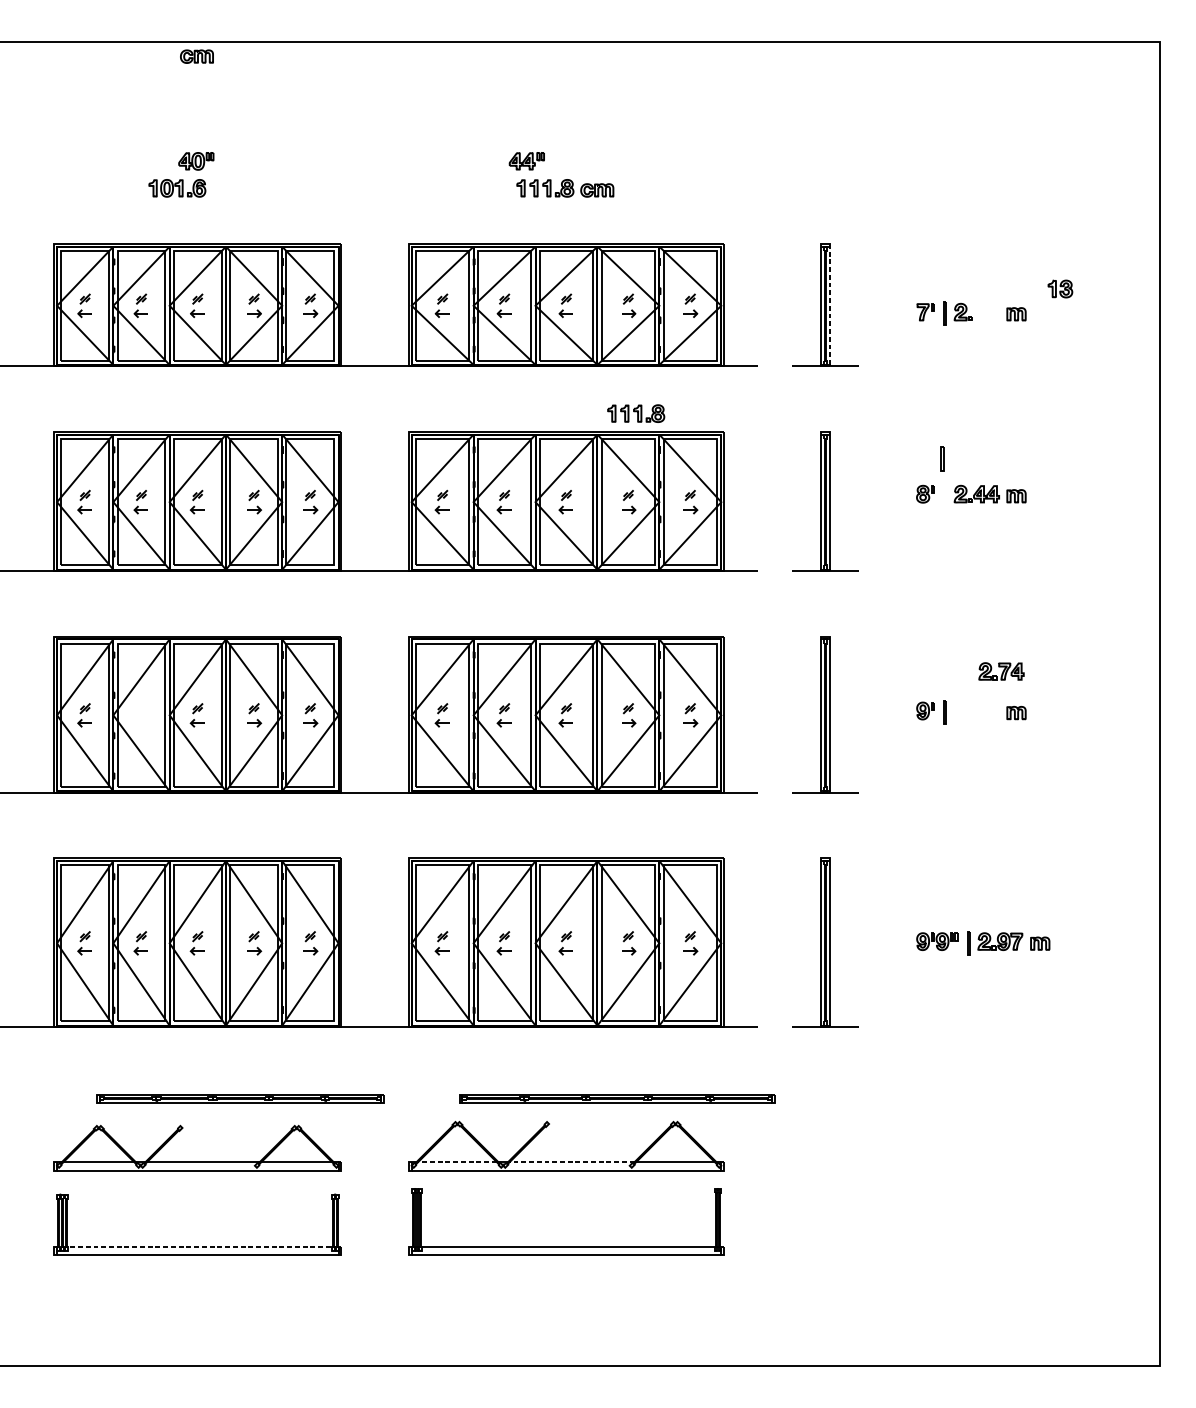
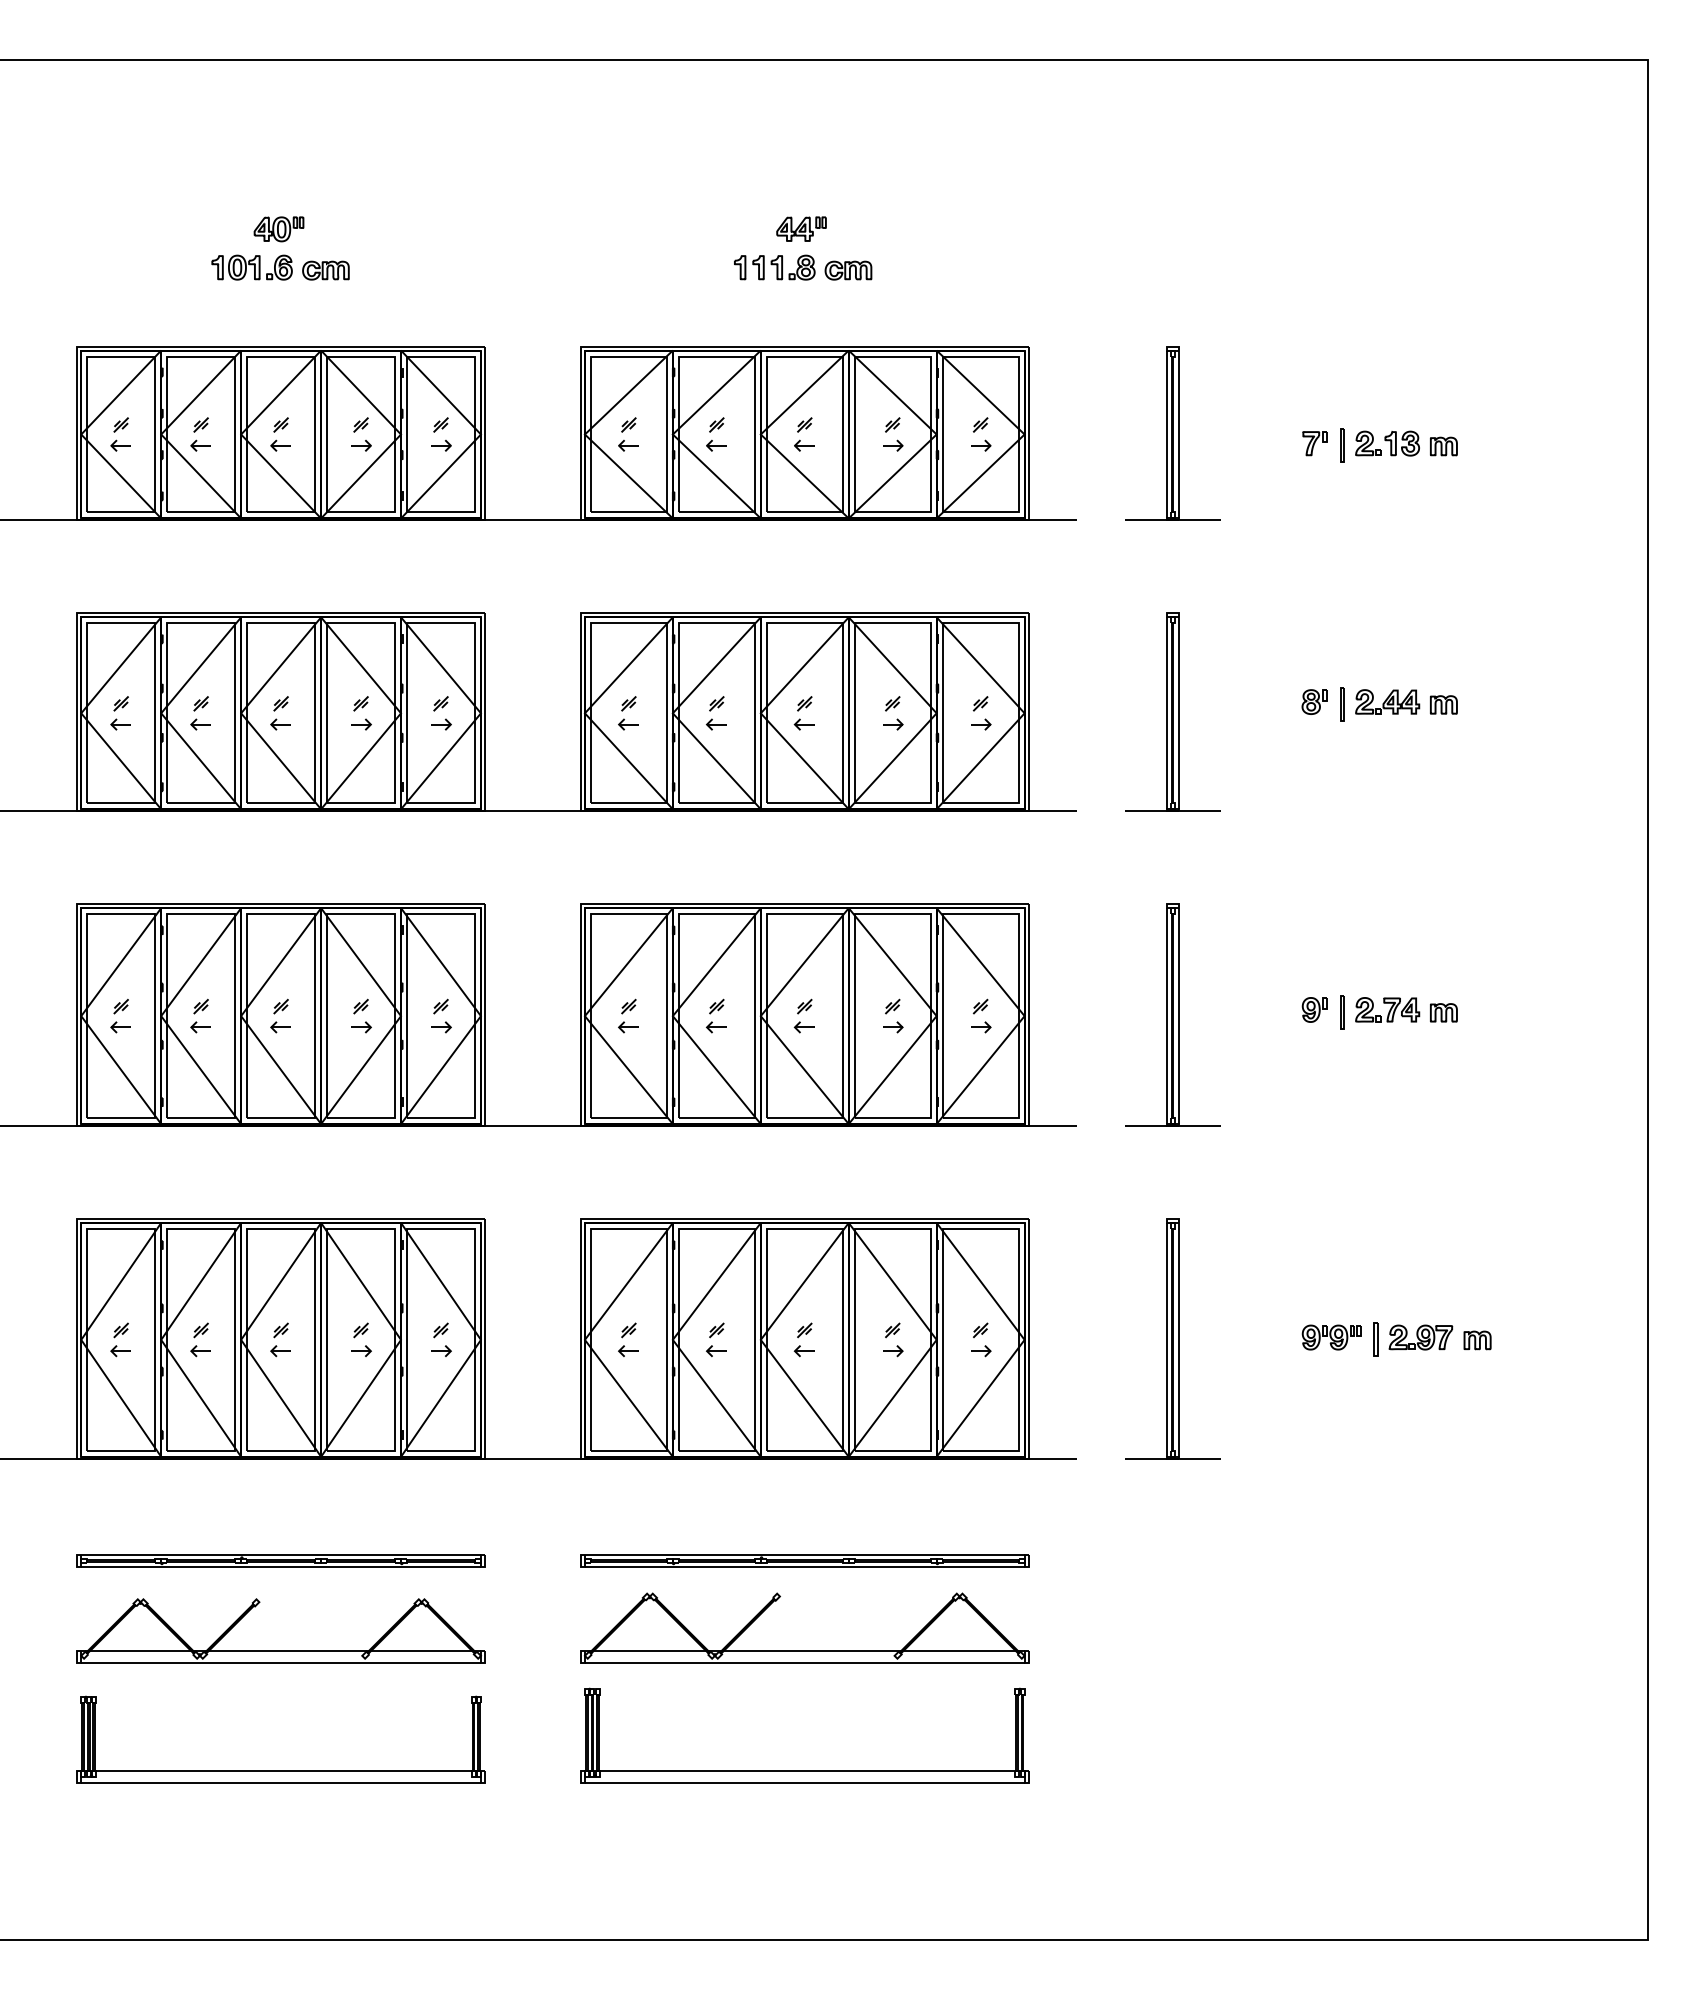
part: (196, 56) -> (325, 270), moved
part: (526, 160) -> (801, 228), moved
part: (1059, 288) -> (1401, 443), moved
line: (829, 305) -> (1178, 434), dashed -> solid
part: (636, 413) -> (903, 587), removed
line: (941, 459) -> (1341, 704), moved
part: (1001, 671) -> (1387, 1009), moved
part: (141, 714) -> (200, 1015), added
part: (240, 1098) -> (280, 1560), moved
part: (617, 1098) -> (804, 1560), moved
line: (457, 1162) -> (649, 1650), dashed -> solid
line: (571, 1162) -> (812, 1650), dashed -> solid
line: (198, 1246) -> (281, 1770), dashed -> solid

